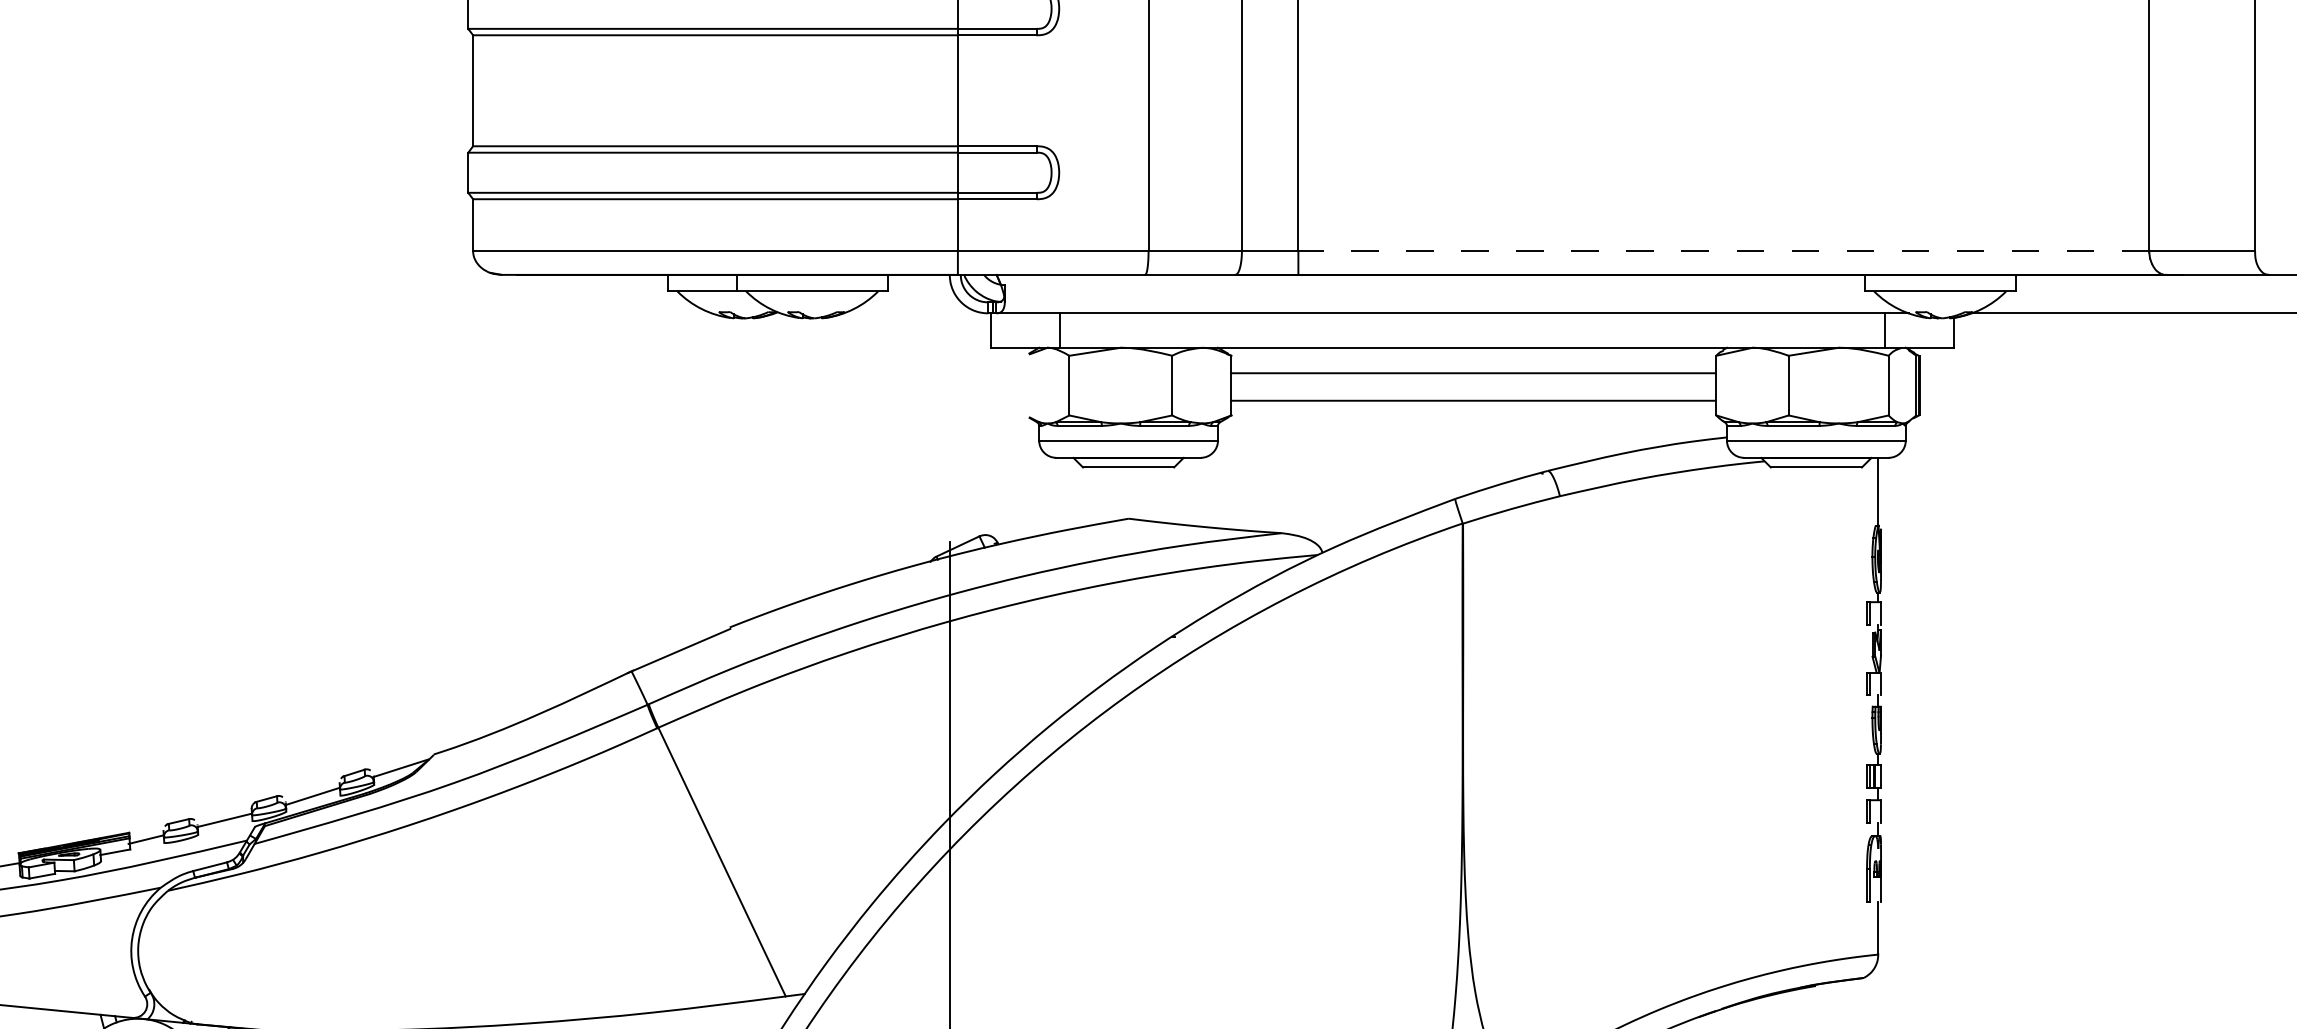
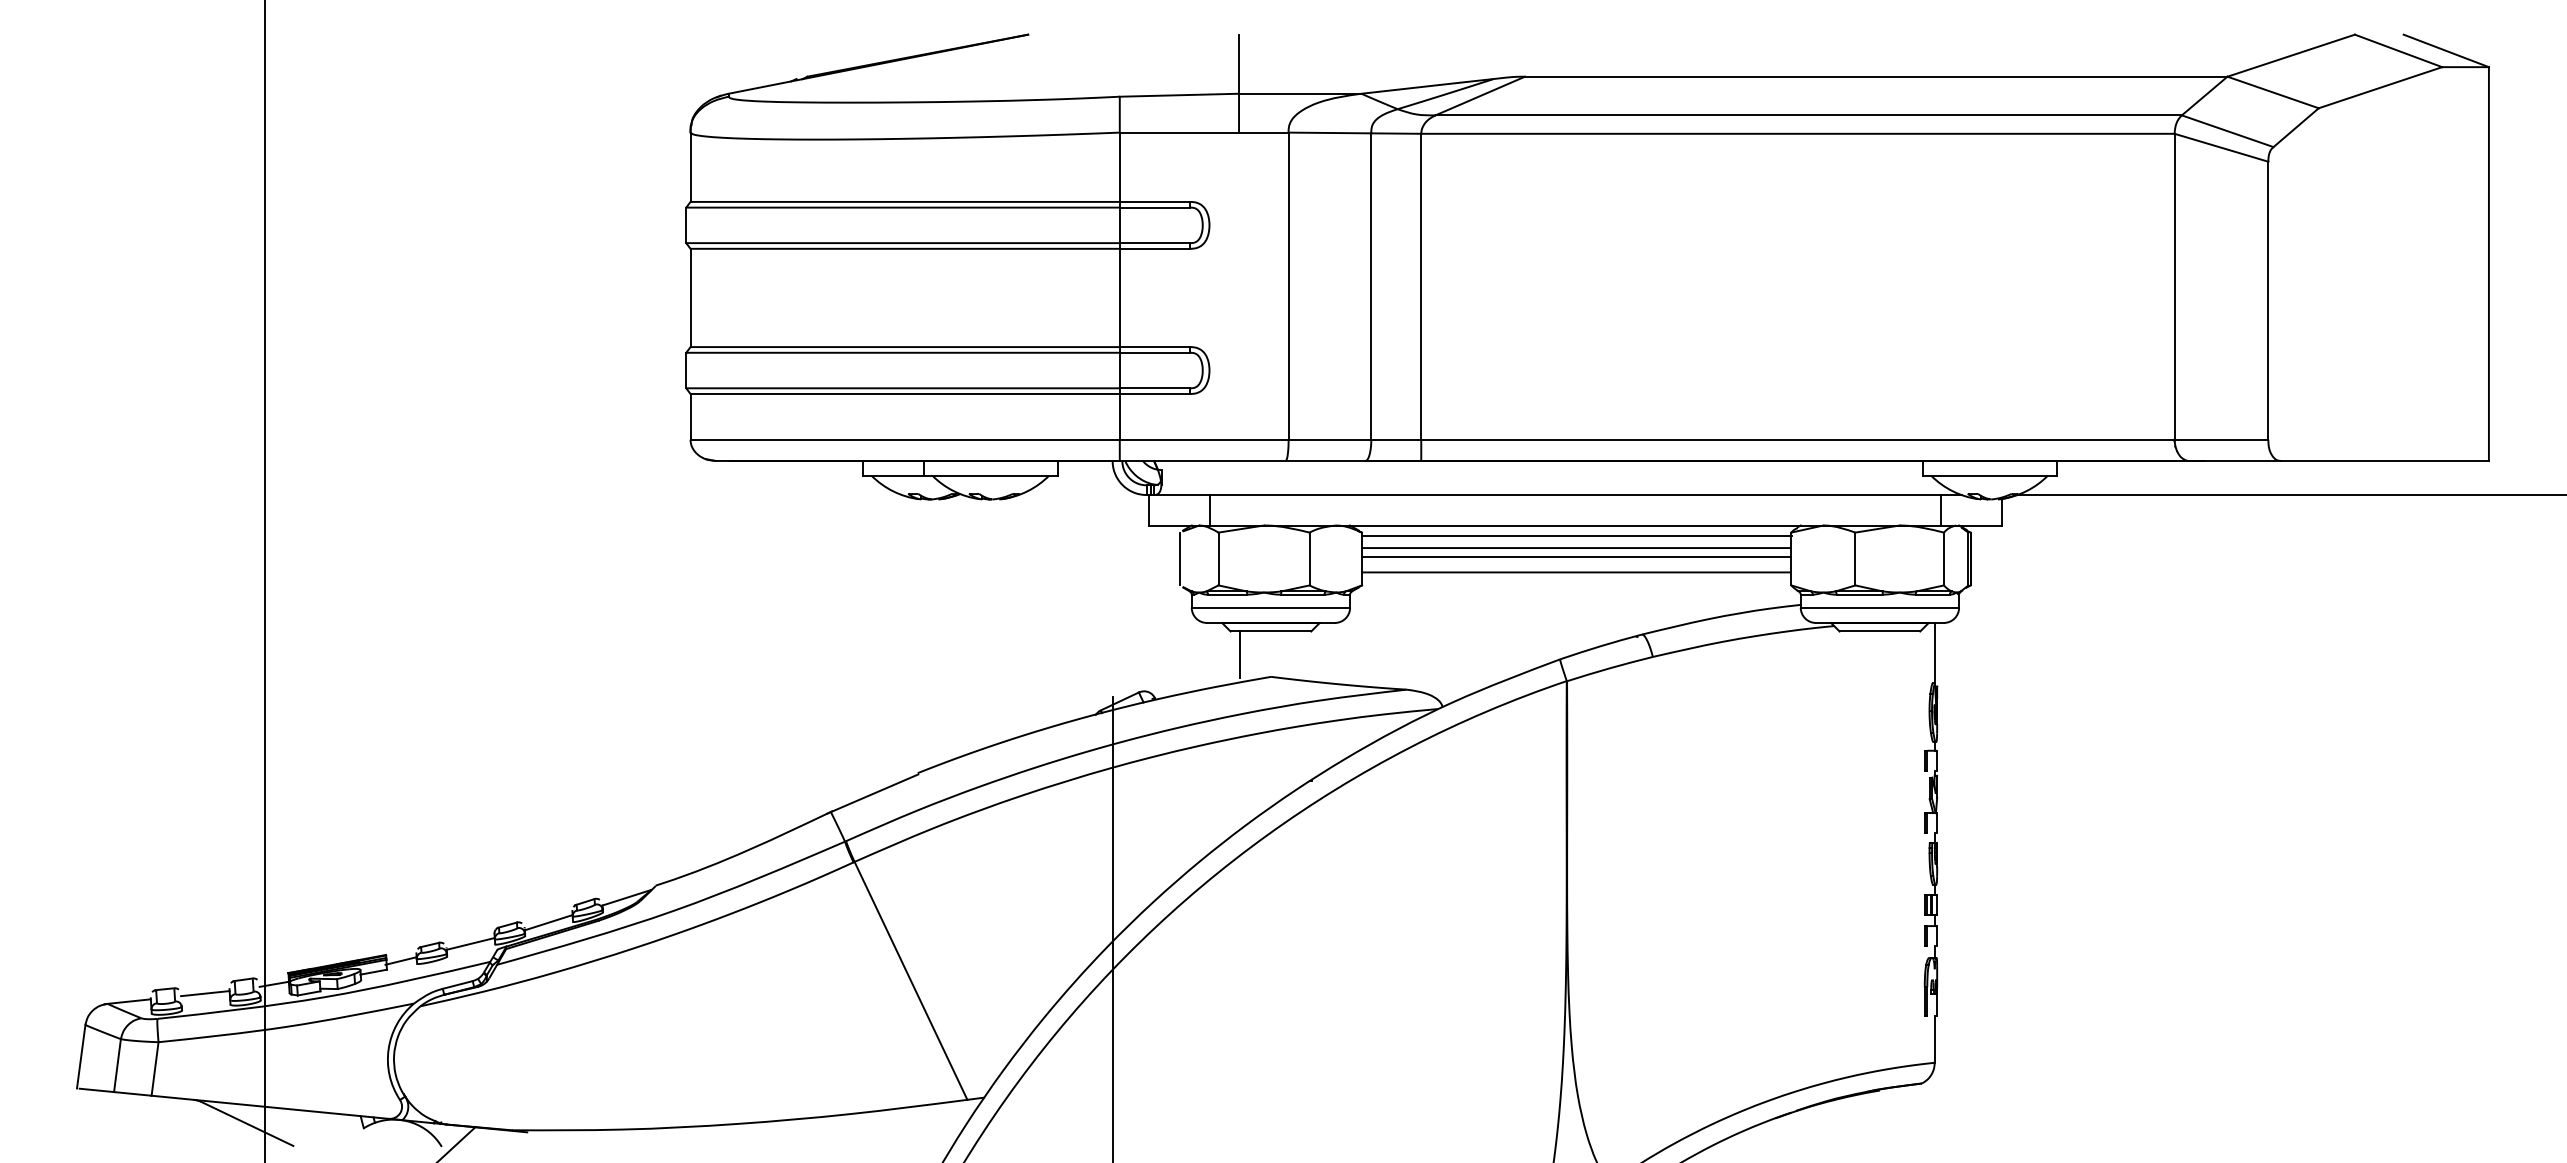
line: (1723, 250) -> (1797, 439), dashed -> solid
line: (1473, 360) -> (1576, 536), added
line: (1473, 383) -> (1576, 557), added
line: (1025, 385) -> (1179, 558), added
line: (1094, 493) -> (1240, 654), added

